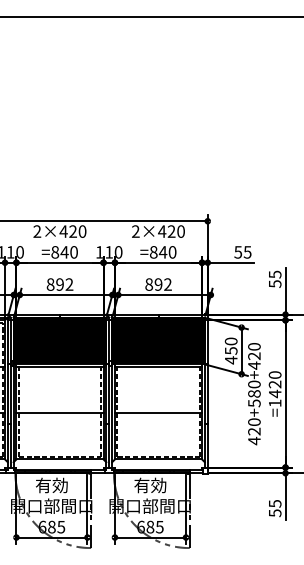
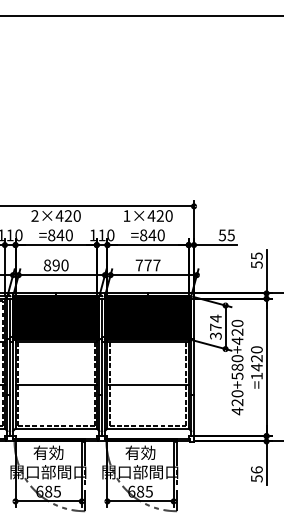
text: (135, 231) -> (126, 215), 2×420 -> 1×420
text: (68, 284) -> (64, 265), 892 -> 890
text: (157, 284) -> (147, 265), 892 -> 777
text: (230, 351) -> (215, 327), 450 -> 374
text: (274, 503) -> (256, 469), 55 -> 56

